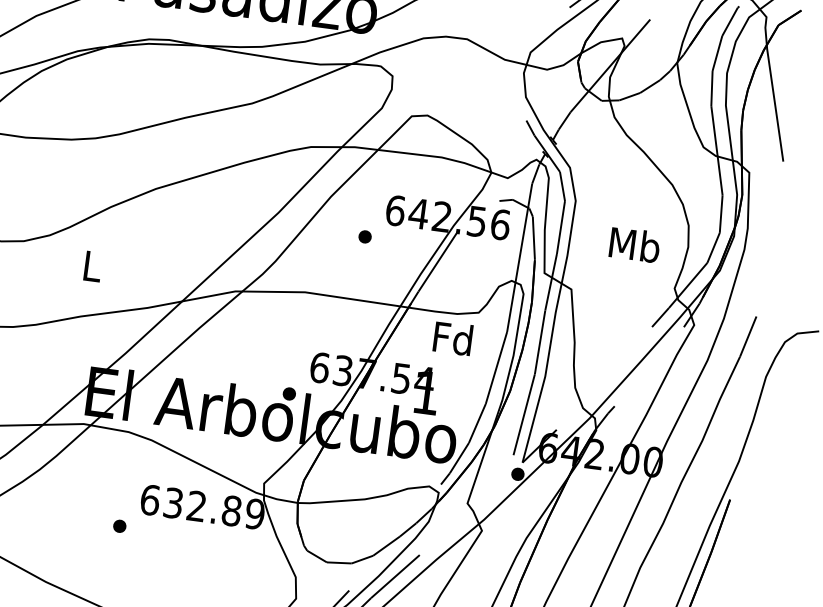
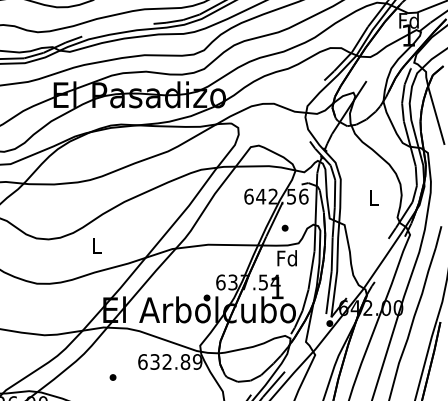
part: (364, 235) -> (284, 227), moved
text: (633, 244) -> (373, 197), Mb -> L
part: (118, 526) -> (112, 377), moved

